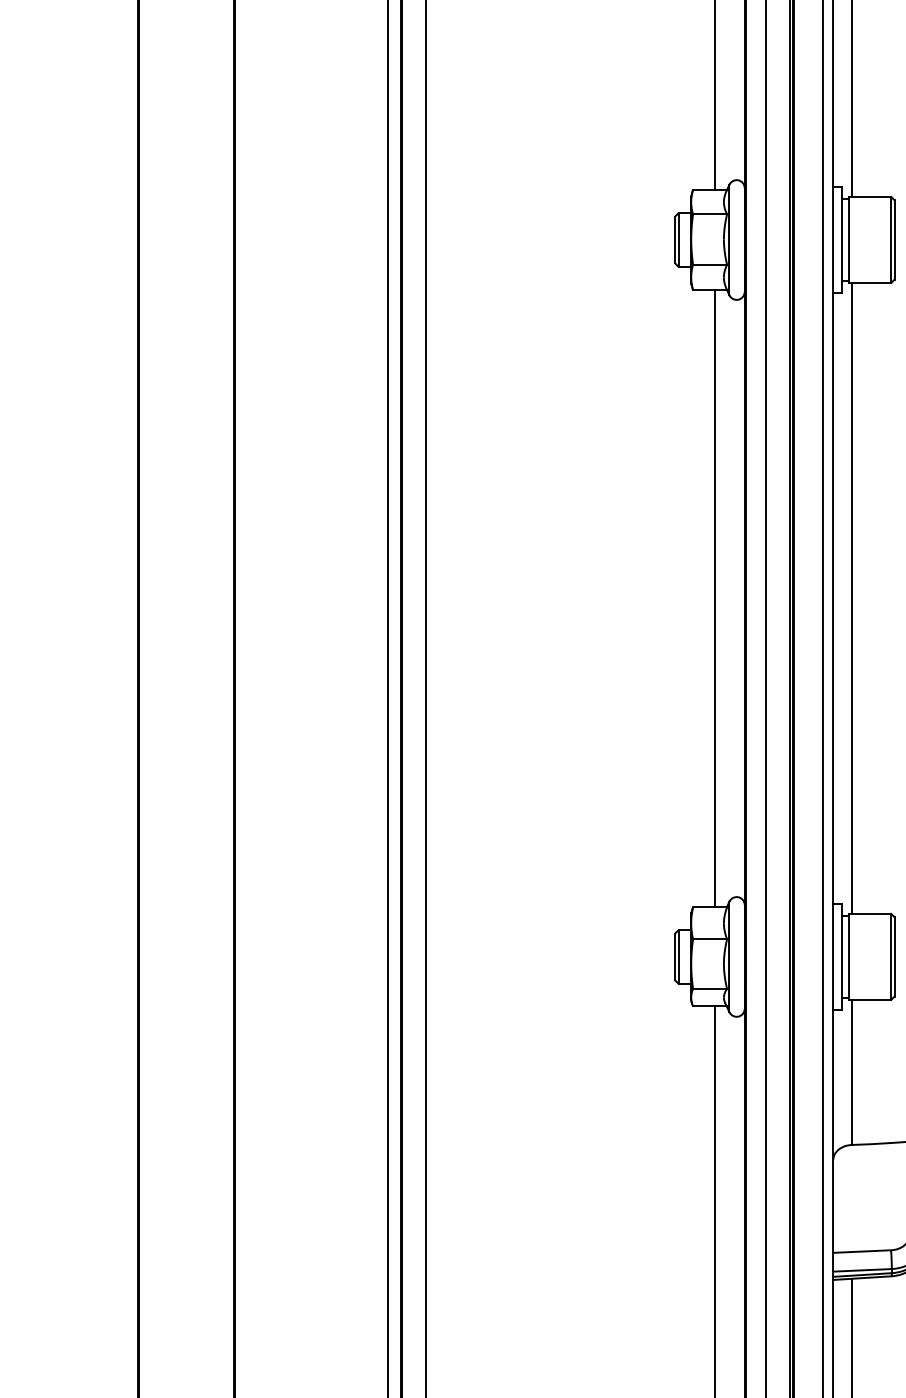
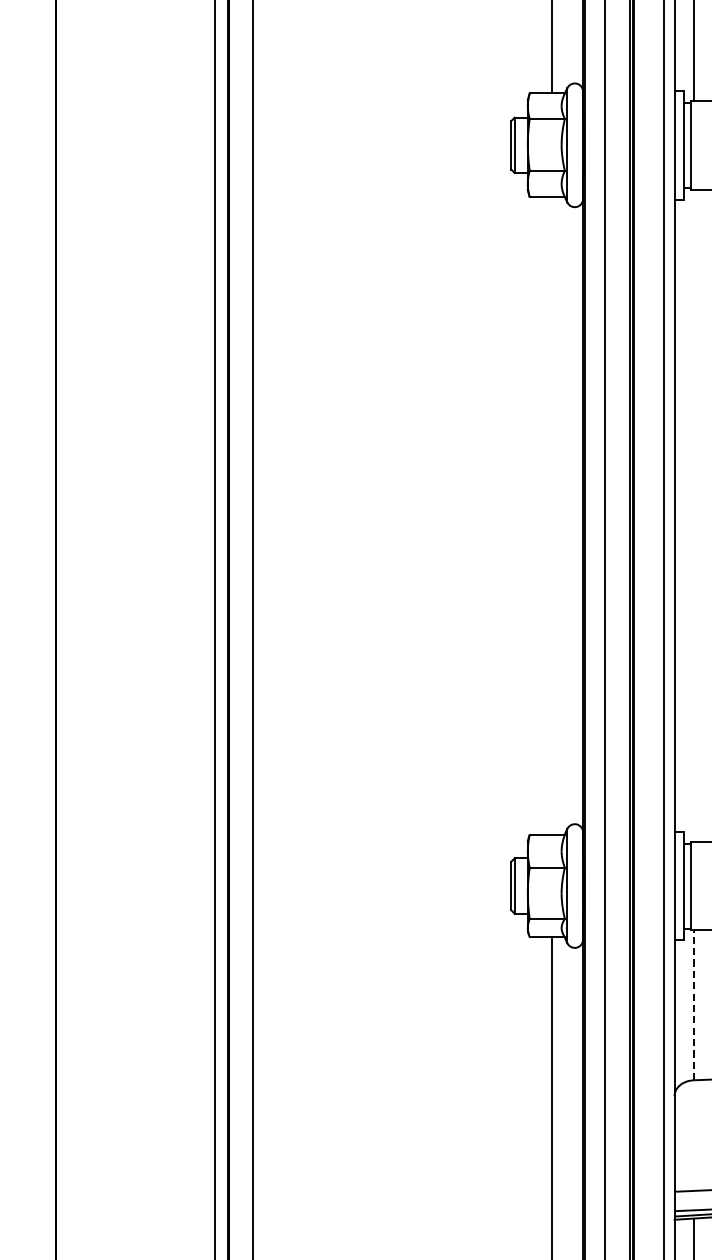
line: (852, 597) -> (694, 514), removed
line: (714, 598) -> (551, 515), removed
line: (852, 1072) -> (694, 1005), solid -> dashed

